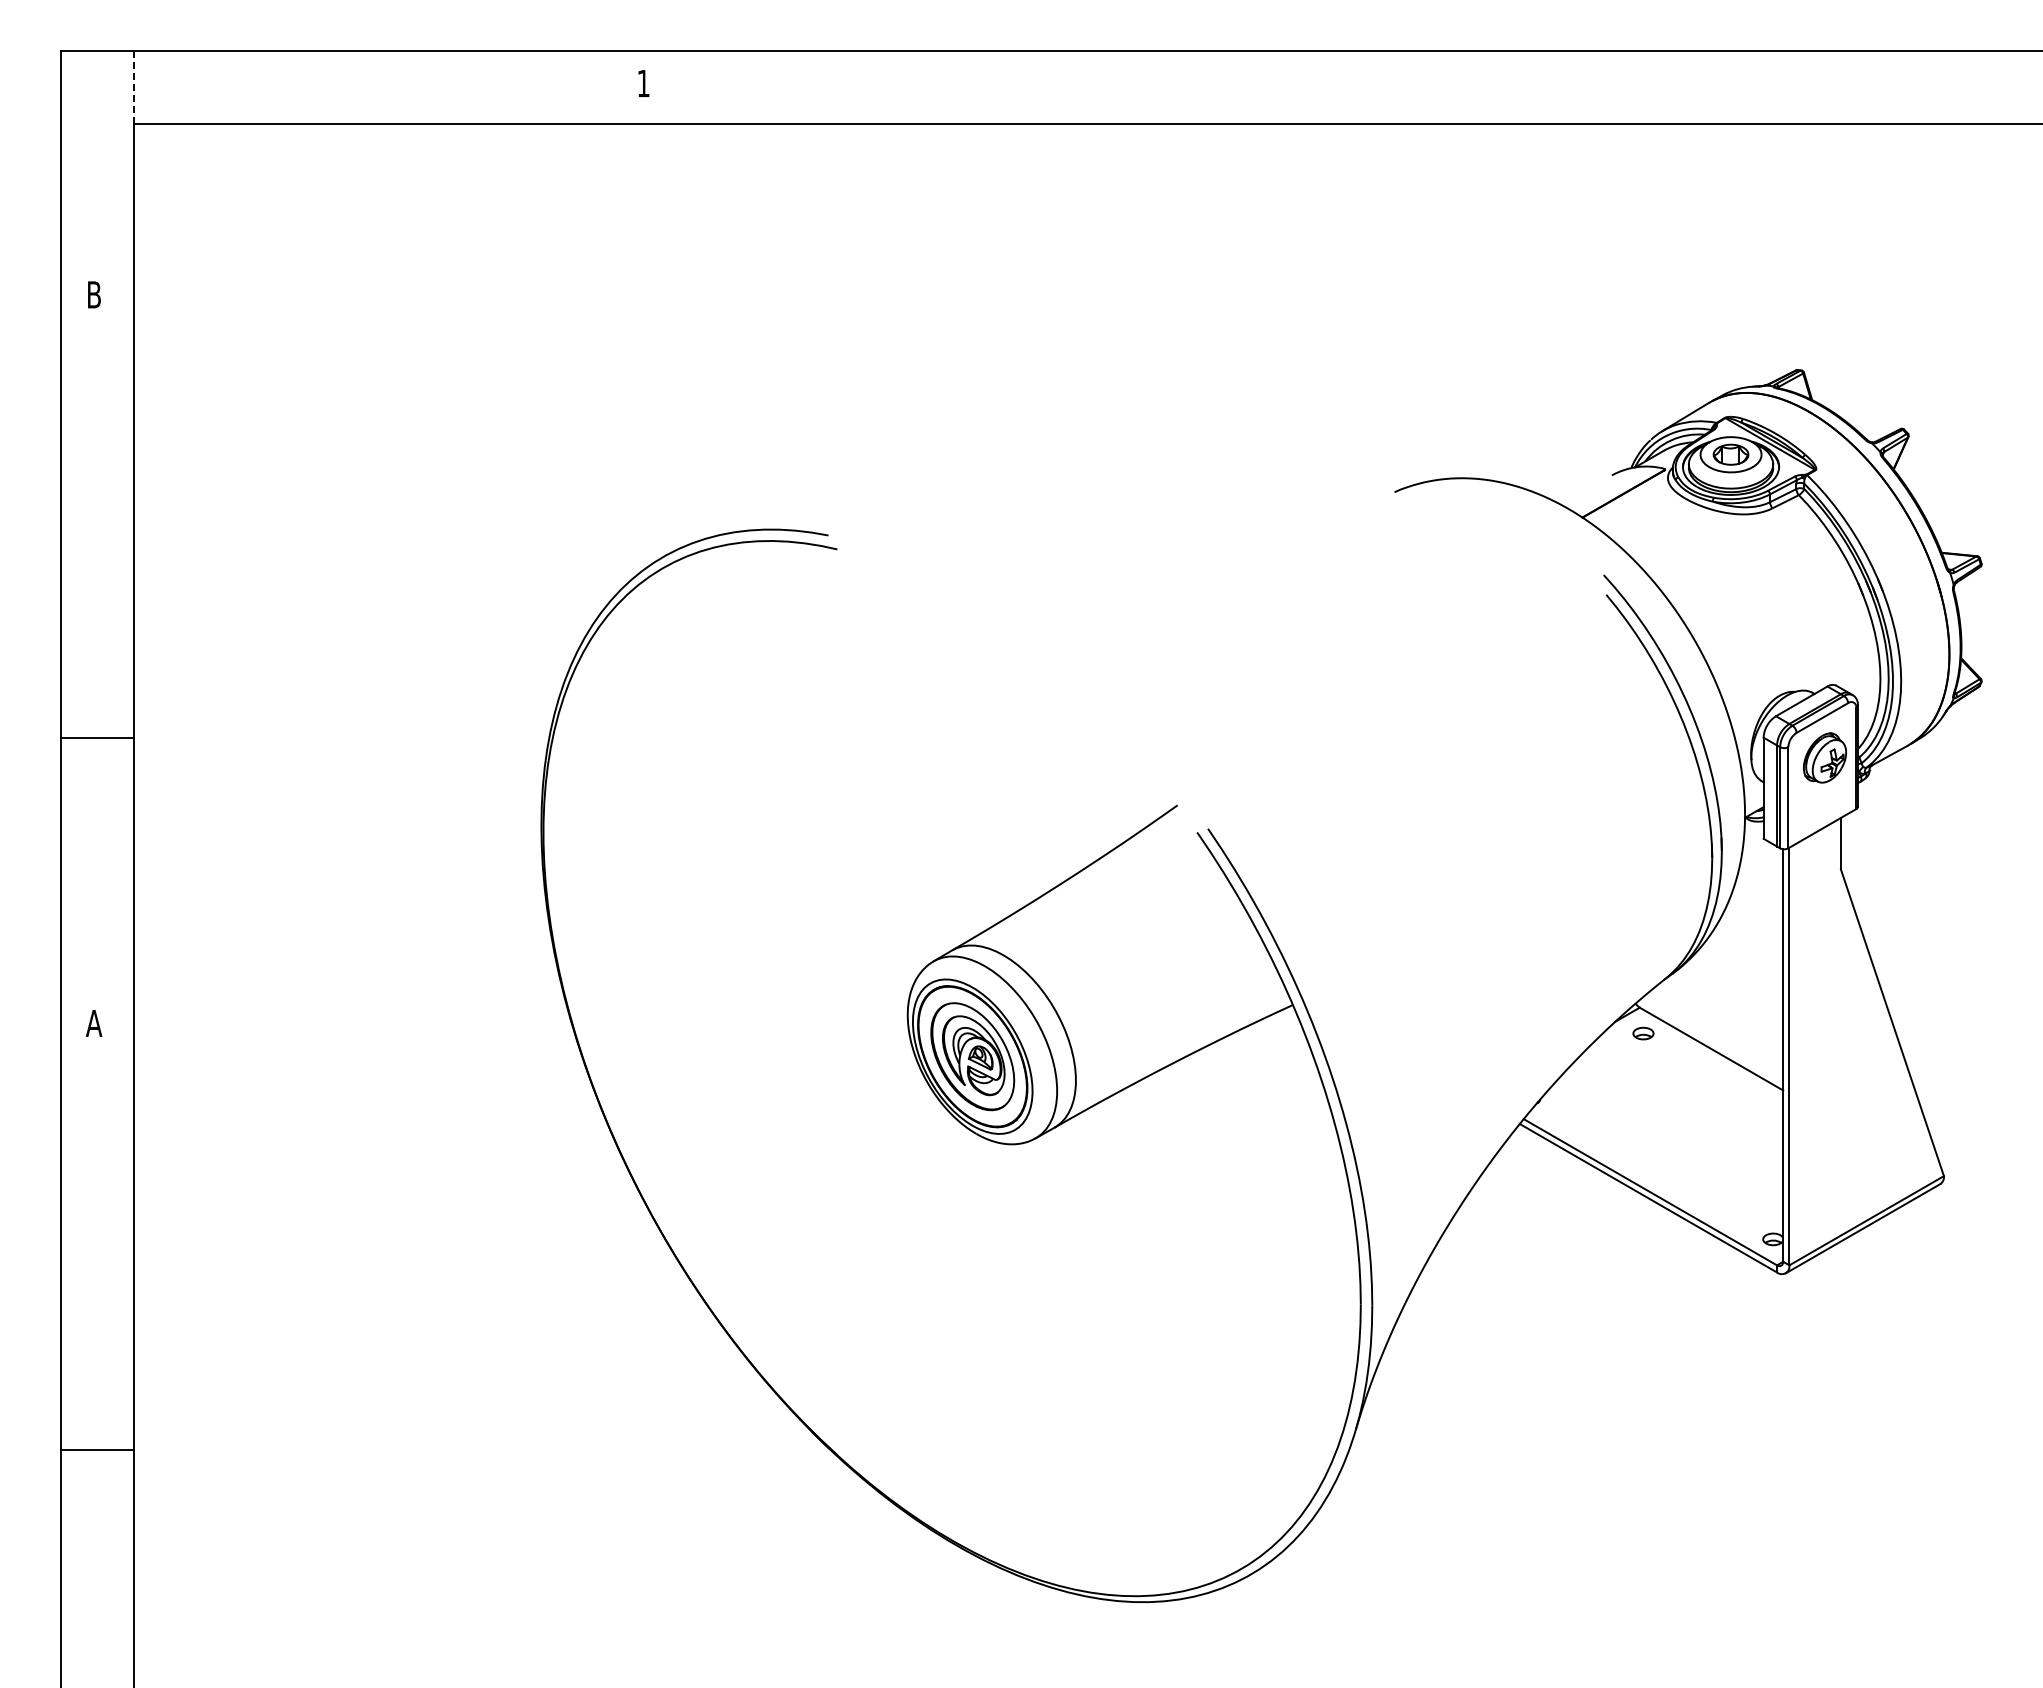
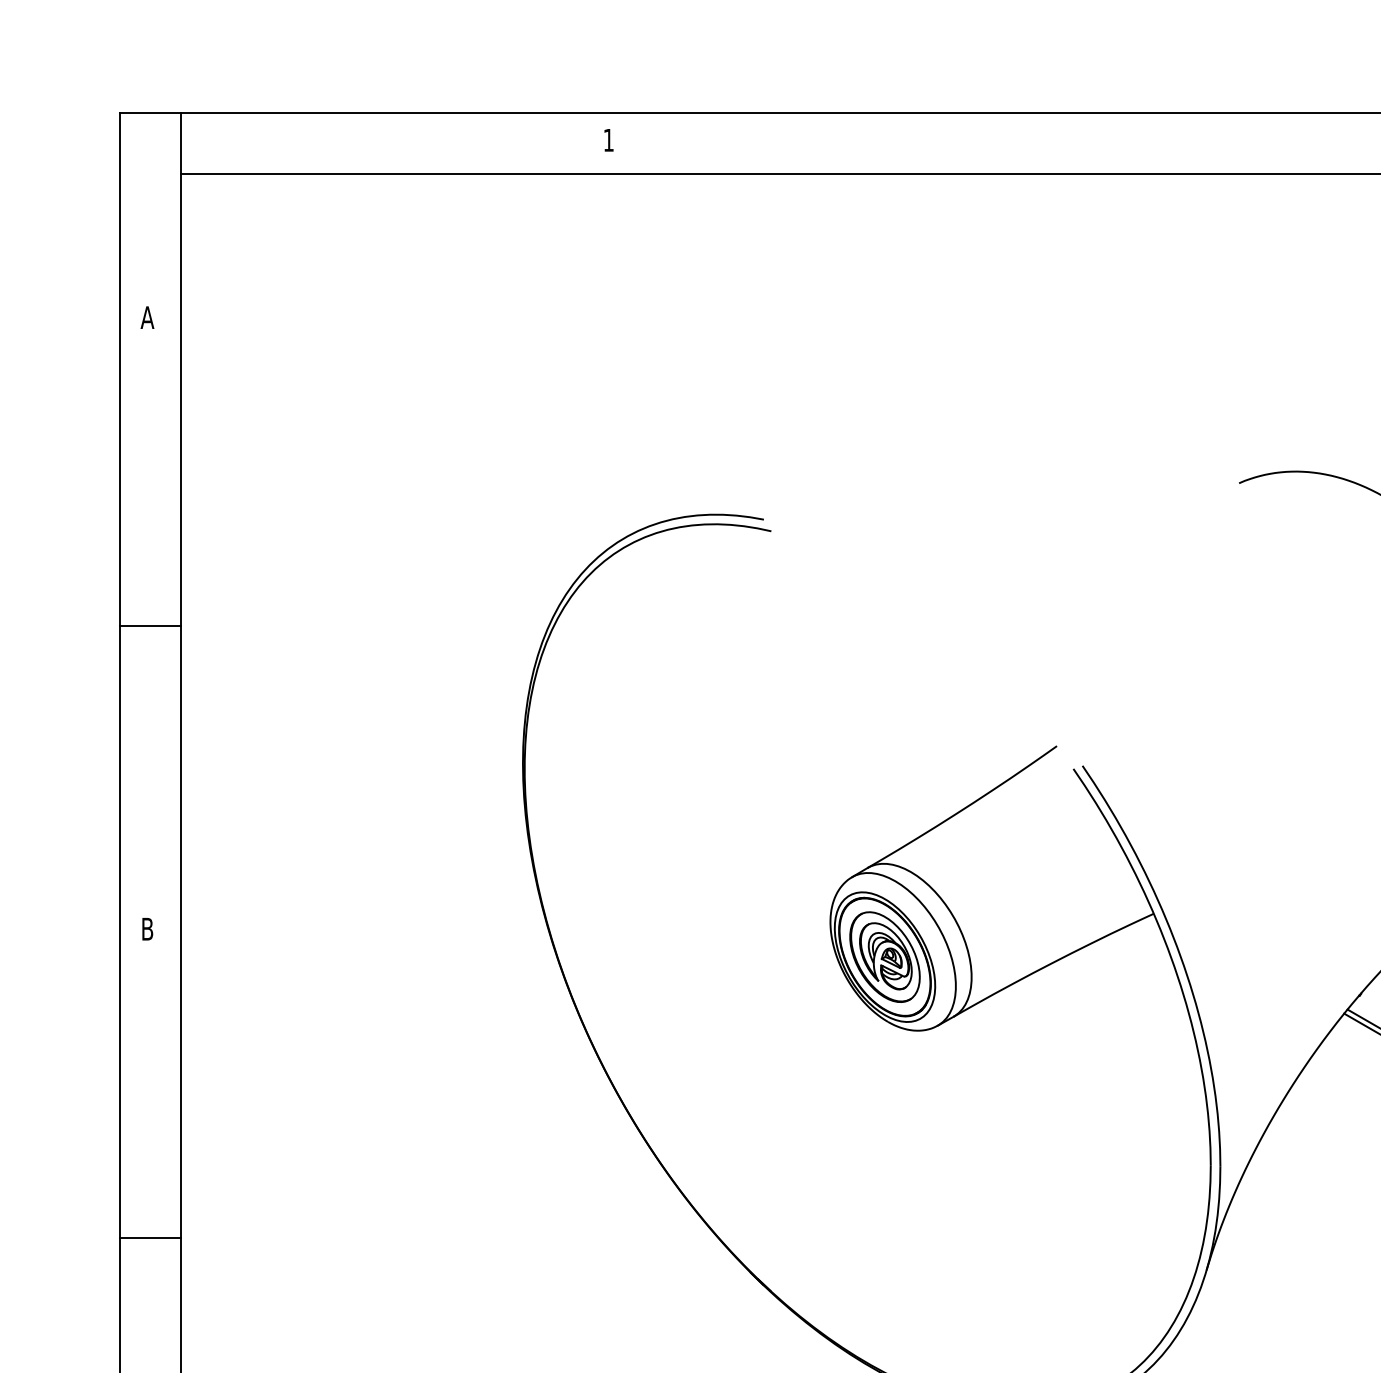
line: (134, 86) -> (181, 142), dashed -> solid
text: (94, 294) -> (147, 317), B -> A
line: (97, 737) -> (150, 626), moved
text: (93, 1023) -> (146, 929), A -> B
line: (97, 1450) -> (150, 1238), moved

